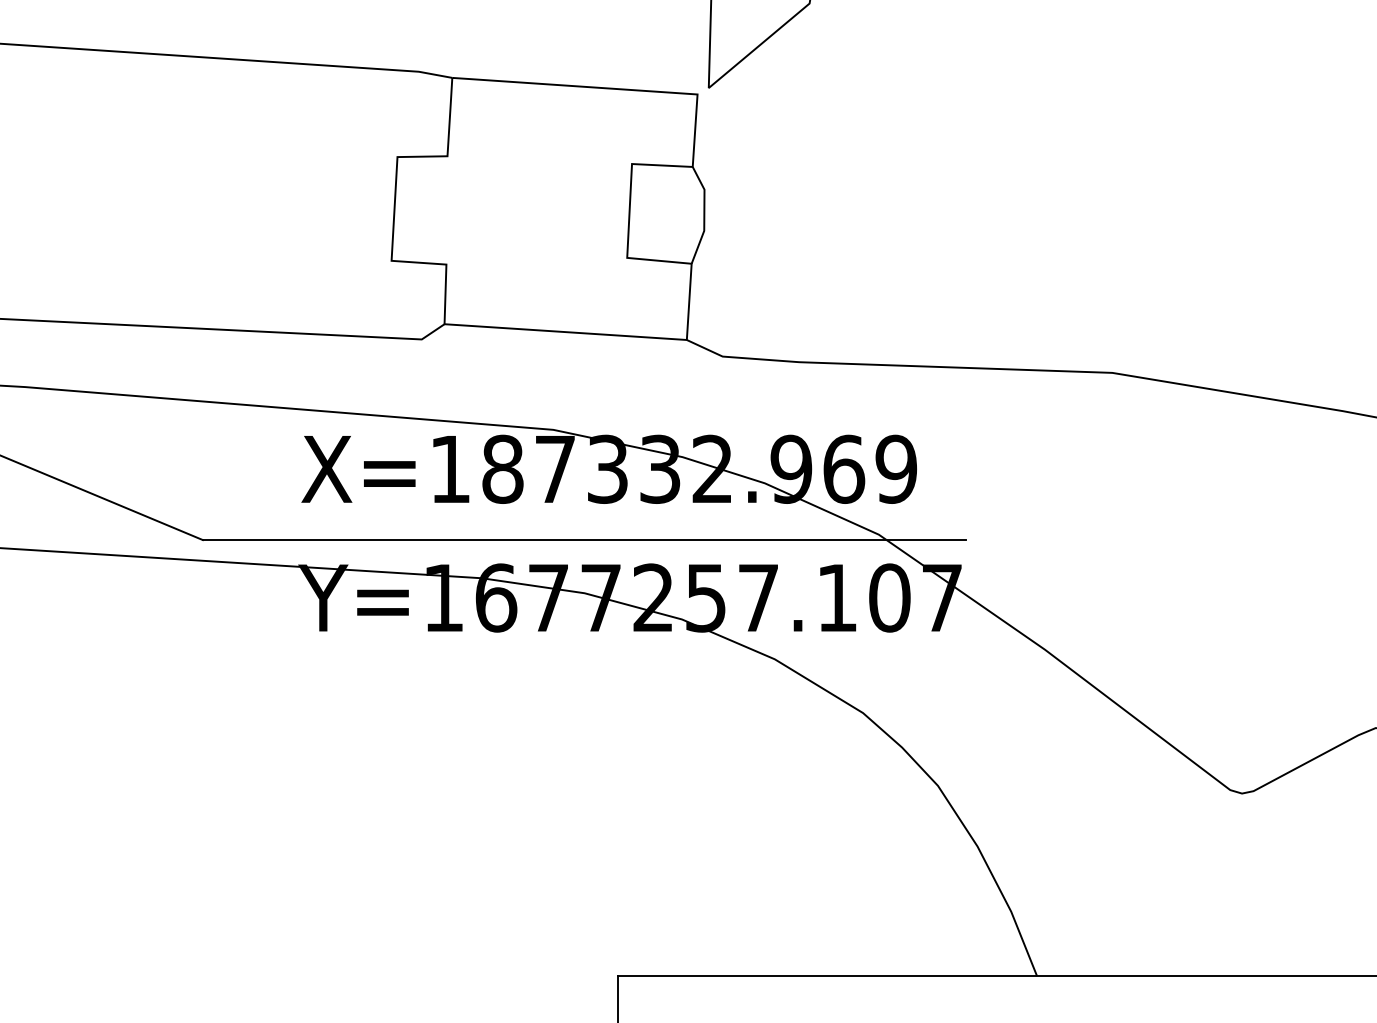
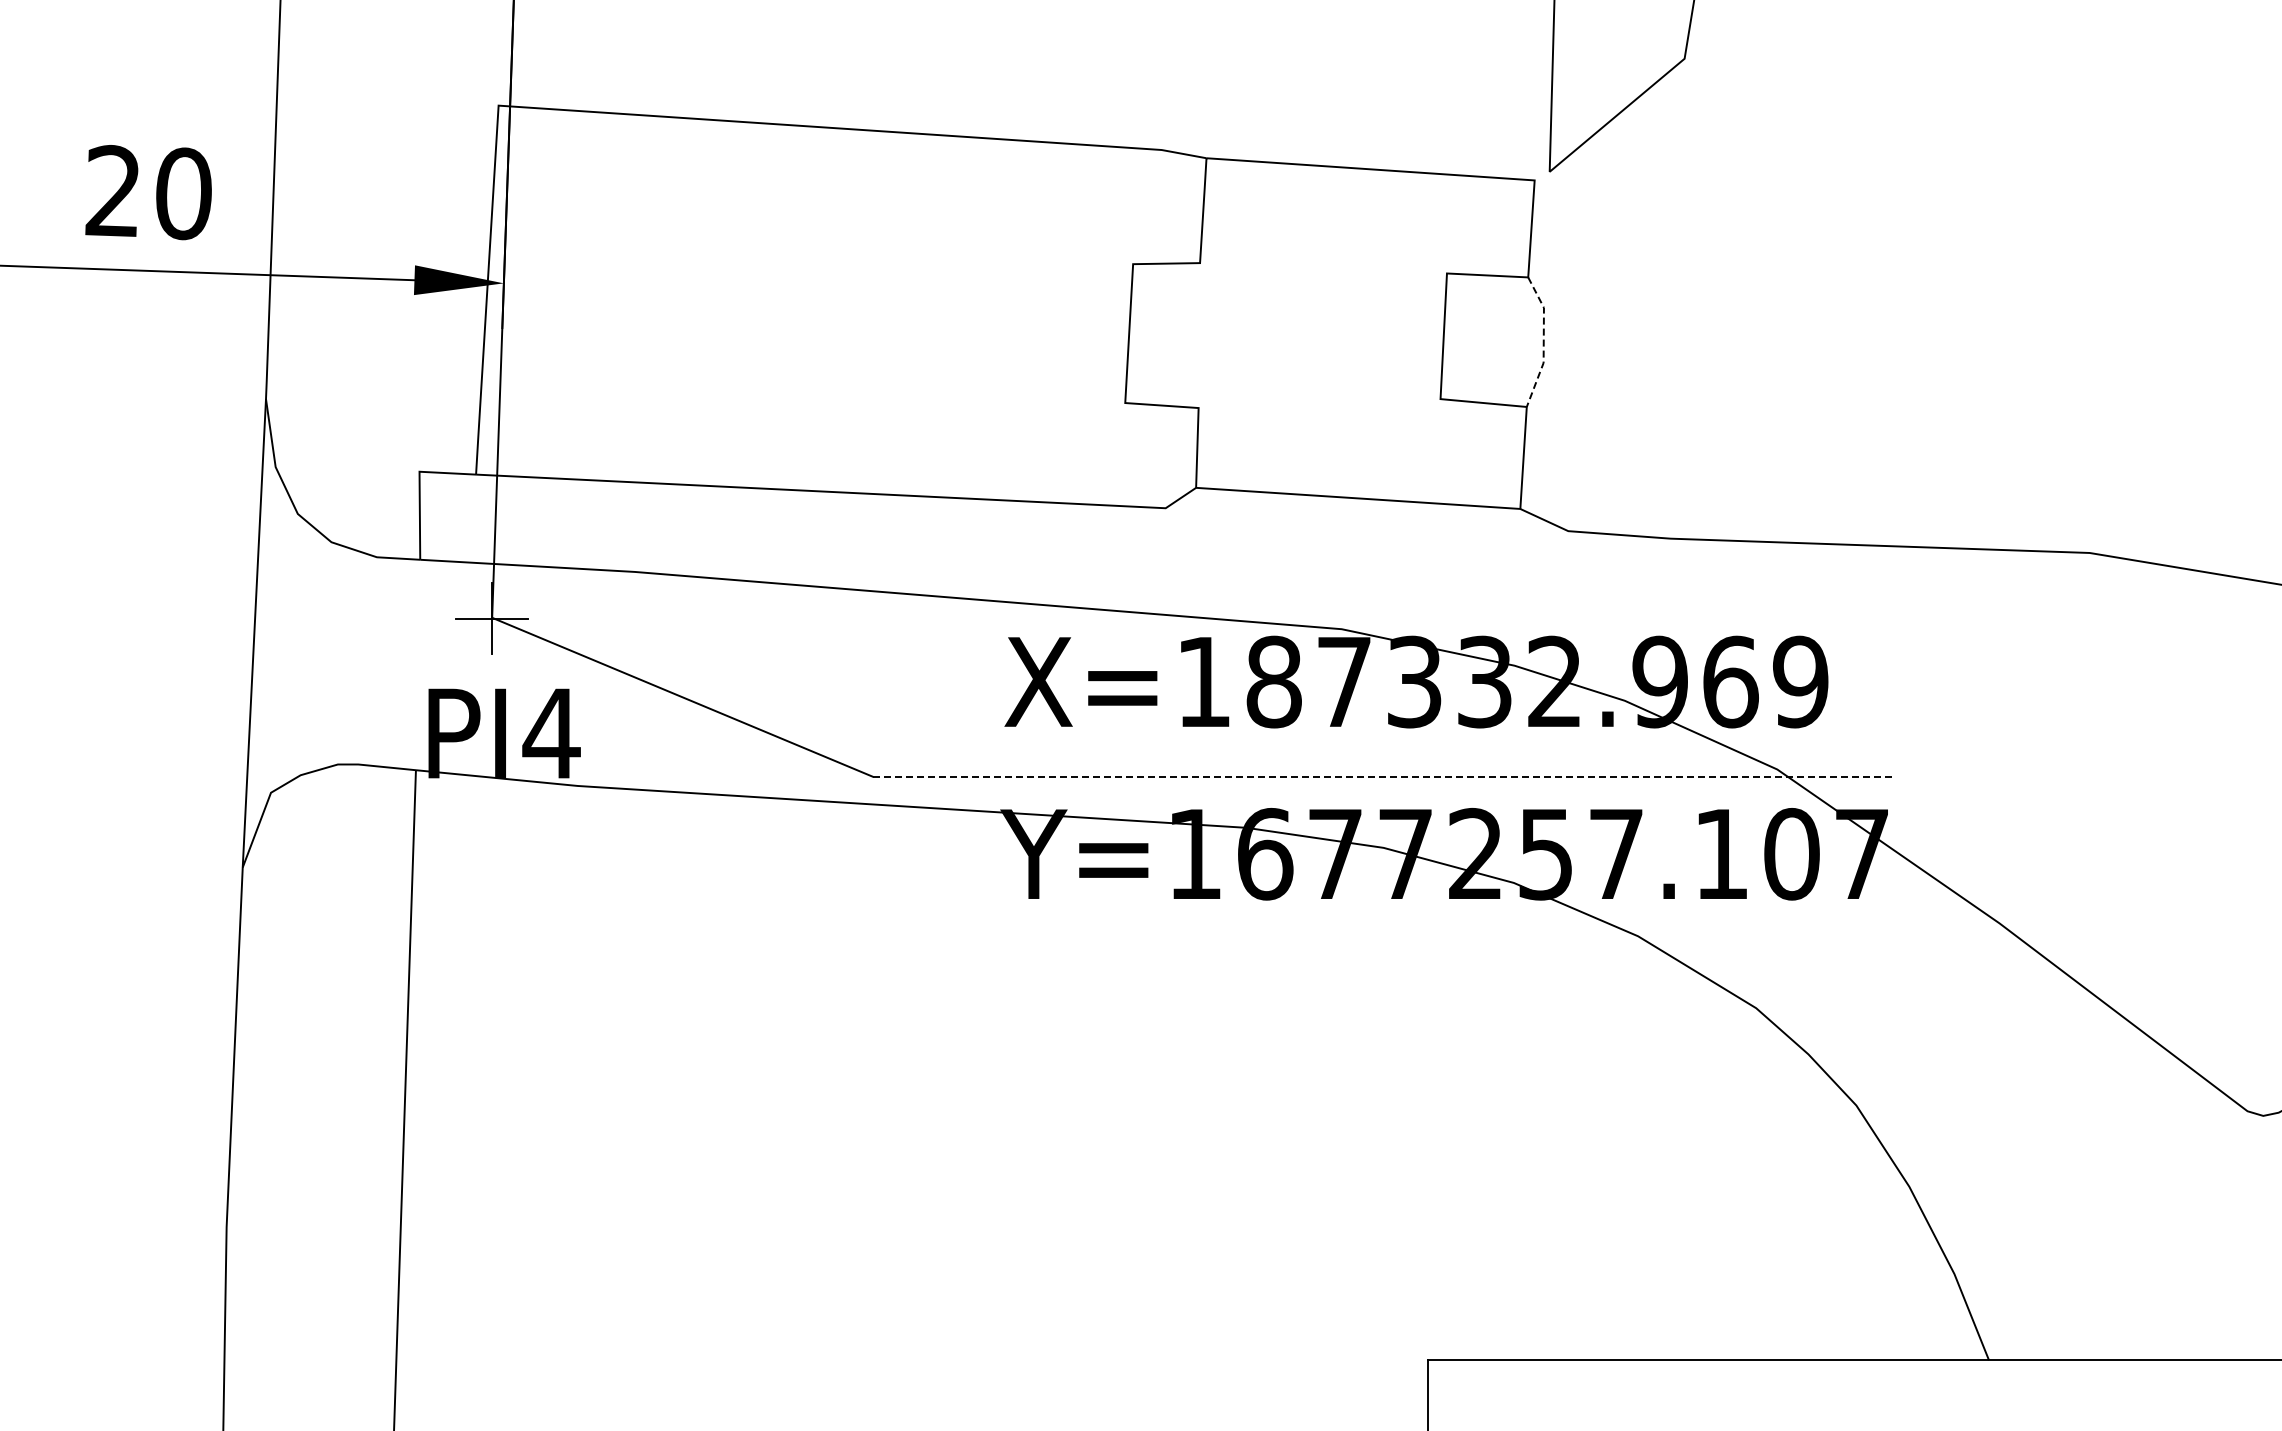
line: (704, 215) -> (1543, 342), solid -> dashed
line: (584, 539) -> (1383, 776), solid -> dashed

